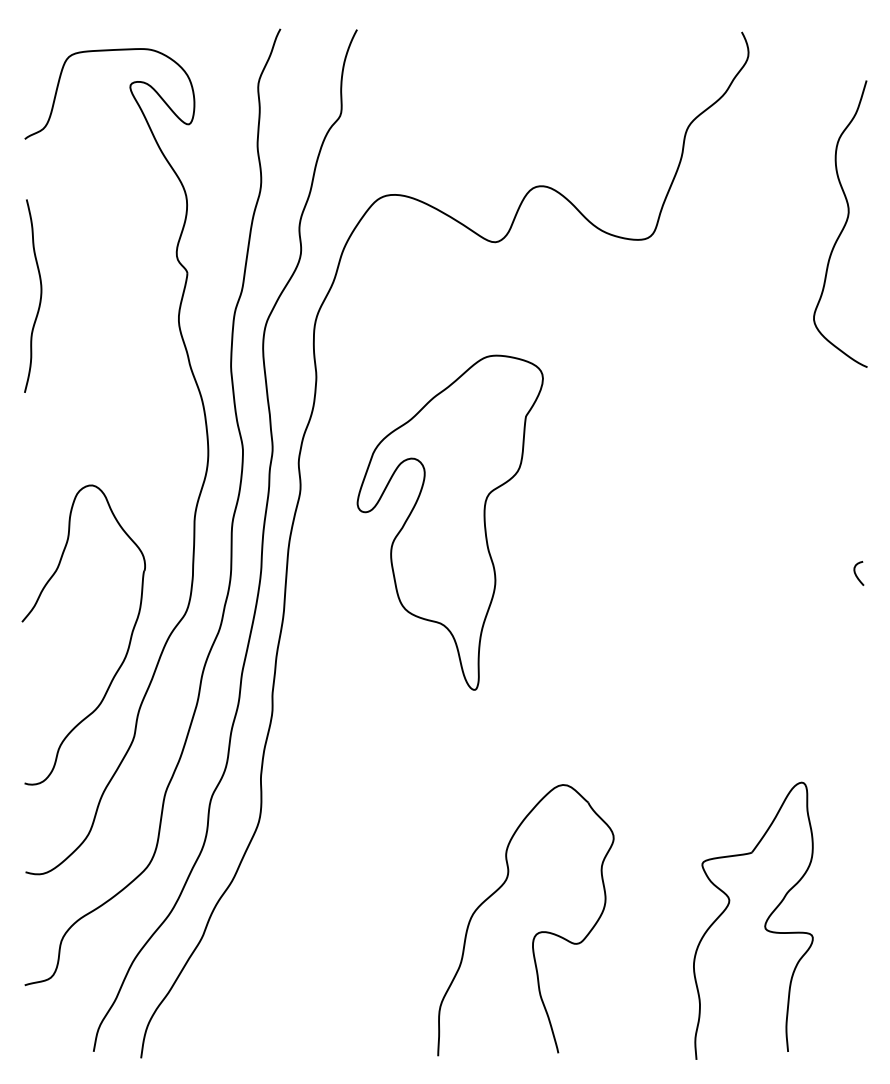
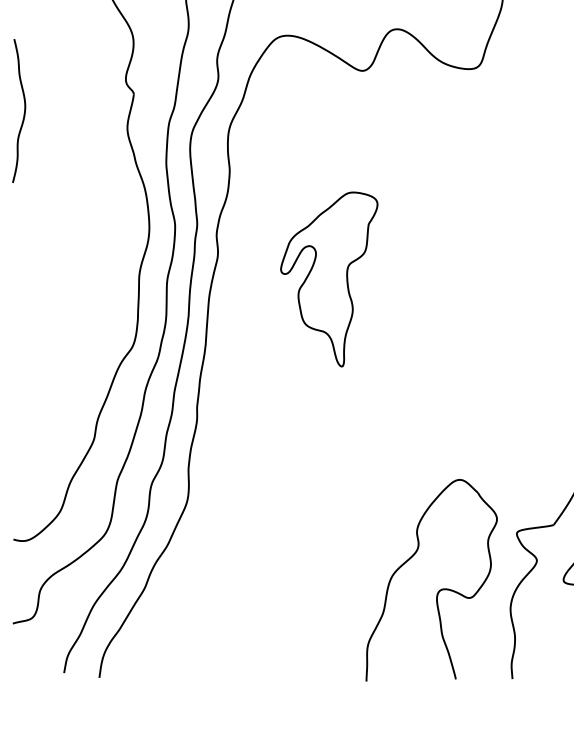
part: (449, 522) -> (328, 279), size x0.7
part: (128, 644) -> (90, 370), removed
part: (537, 932) -> (440, 589), moved

